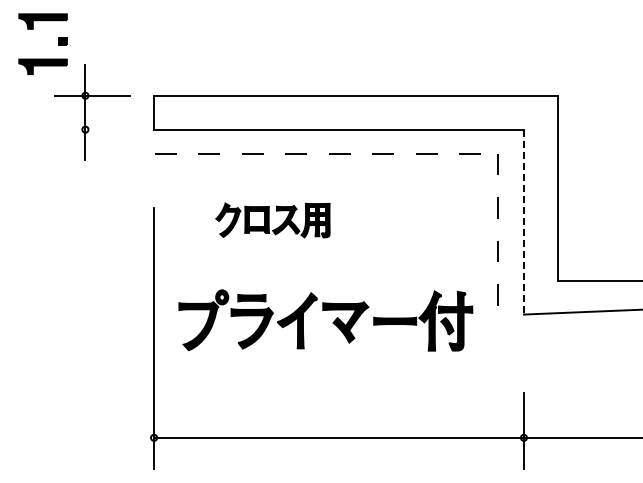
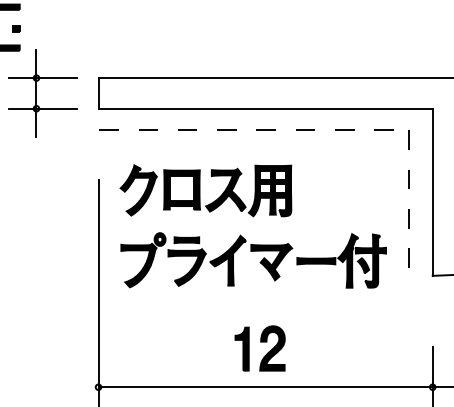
line: (92, 129) -> (42, 108), added
part: (272, 220) -> (205, 190), size x1.67
line: (523, 222) -> (432, 192), dashed -> solid
part: (332, 322) -> (259, 262), moved
part: (333, 388) -> (260, 342), added

